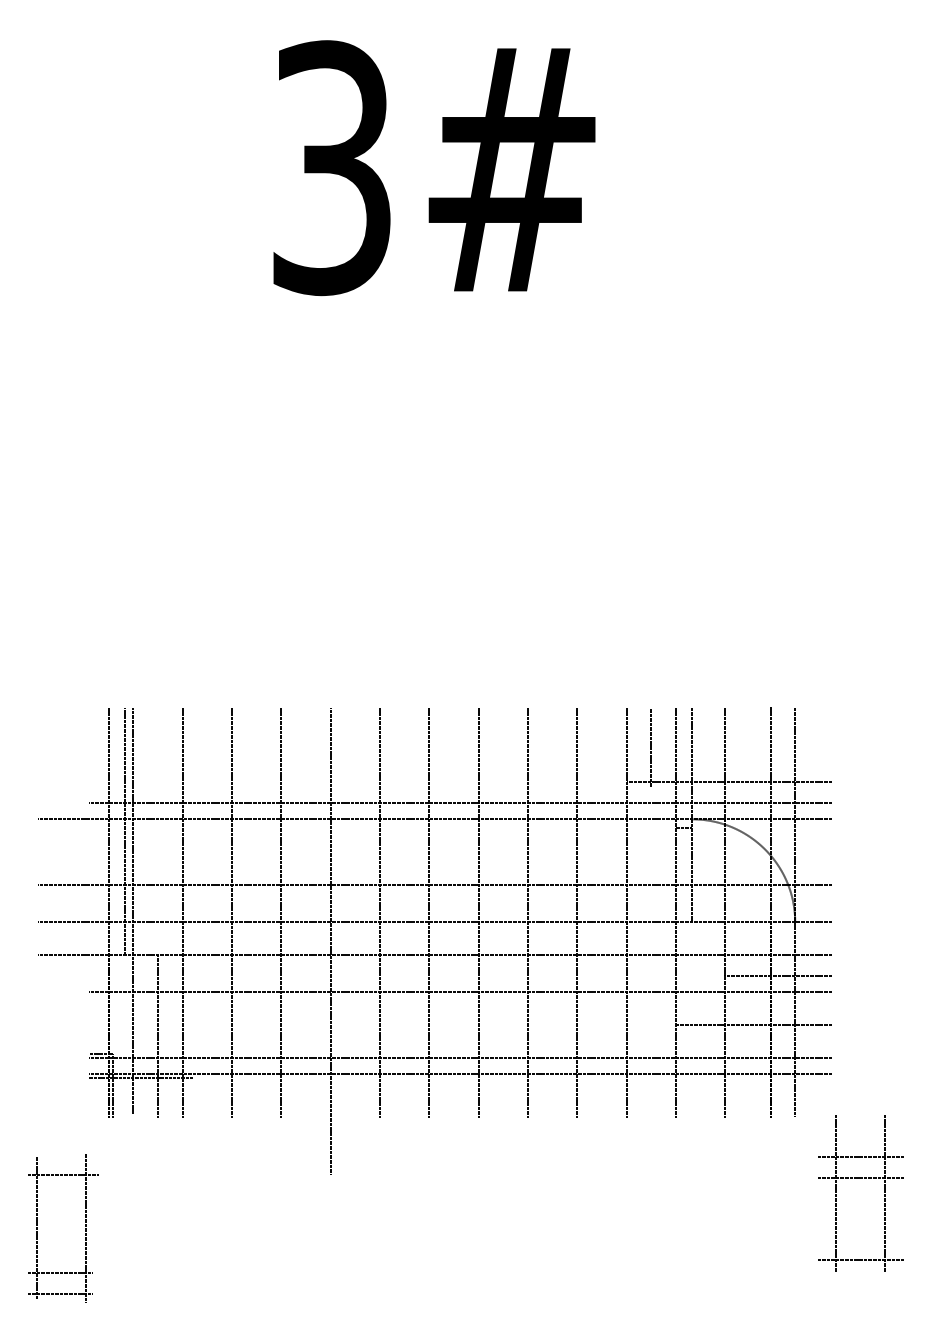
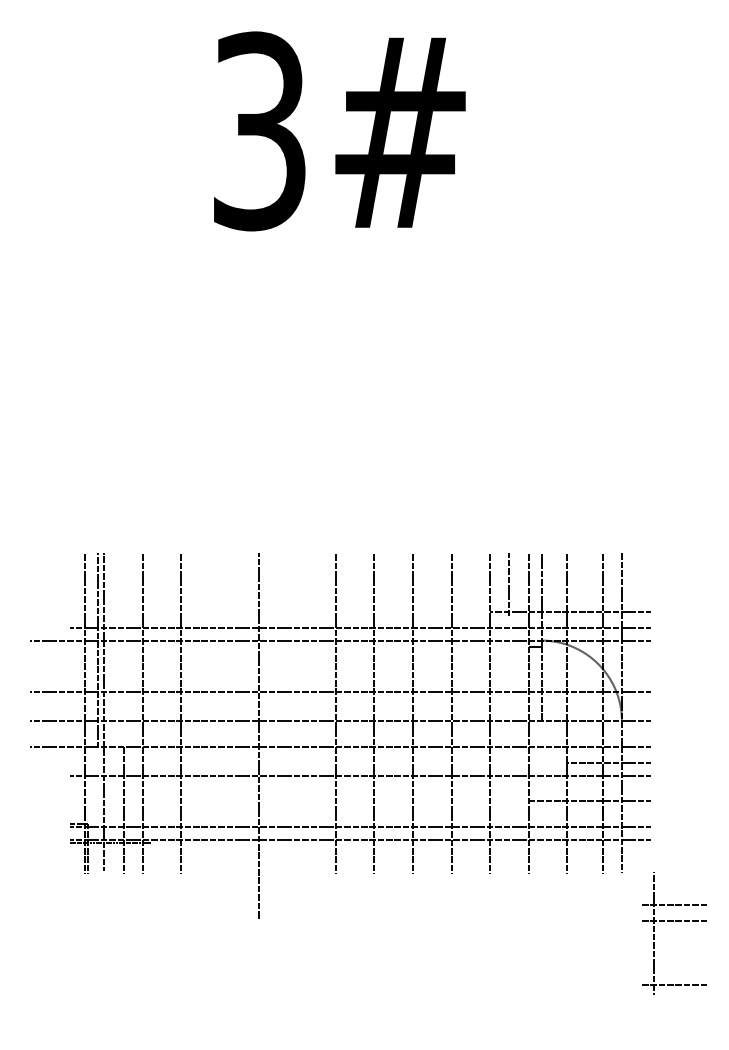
line: (281, 912) -> (220, 713), removed
line: (379, 912) -> (296, 713), removed
line: (885, 1193) -> (692, 933), removed
part: (85, 1228) -> (66, 960), removed

